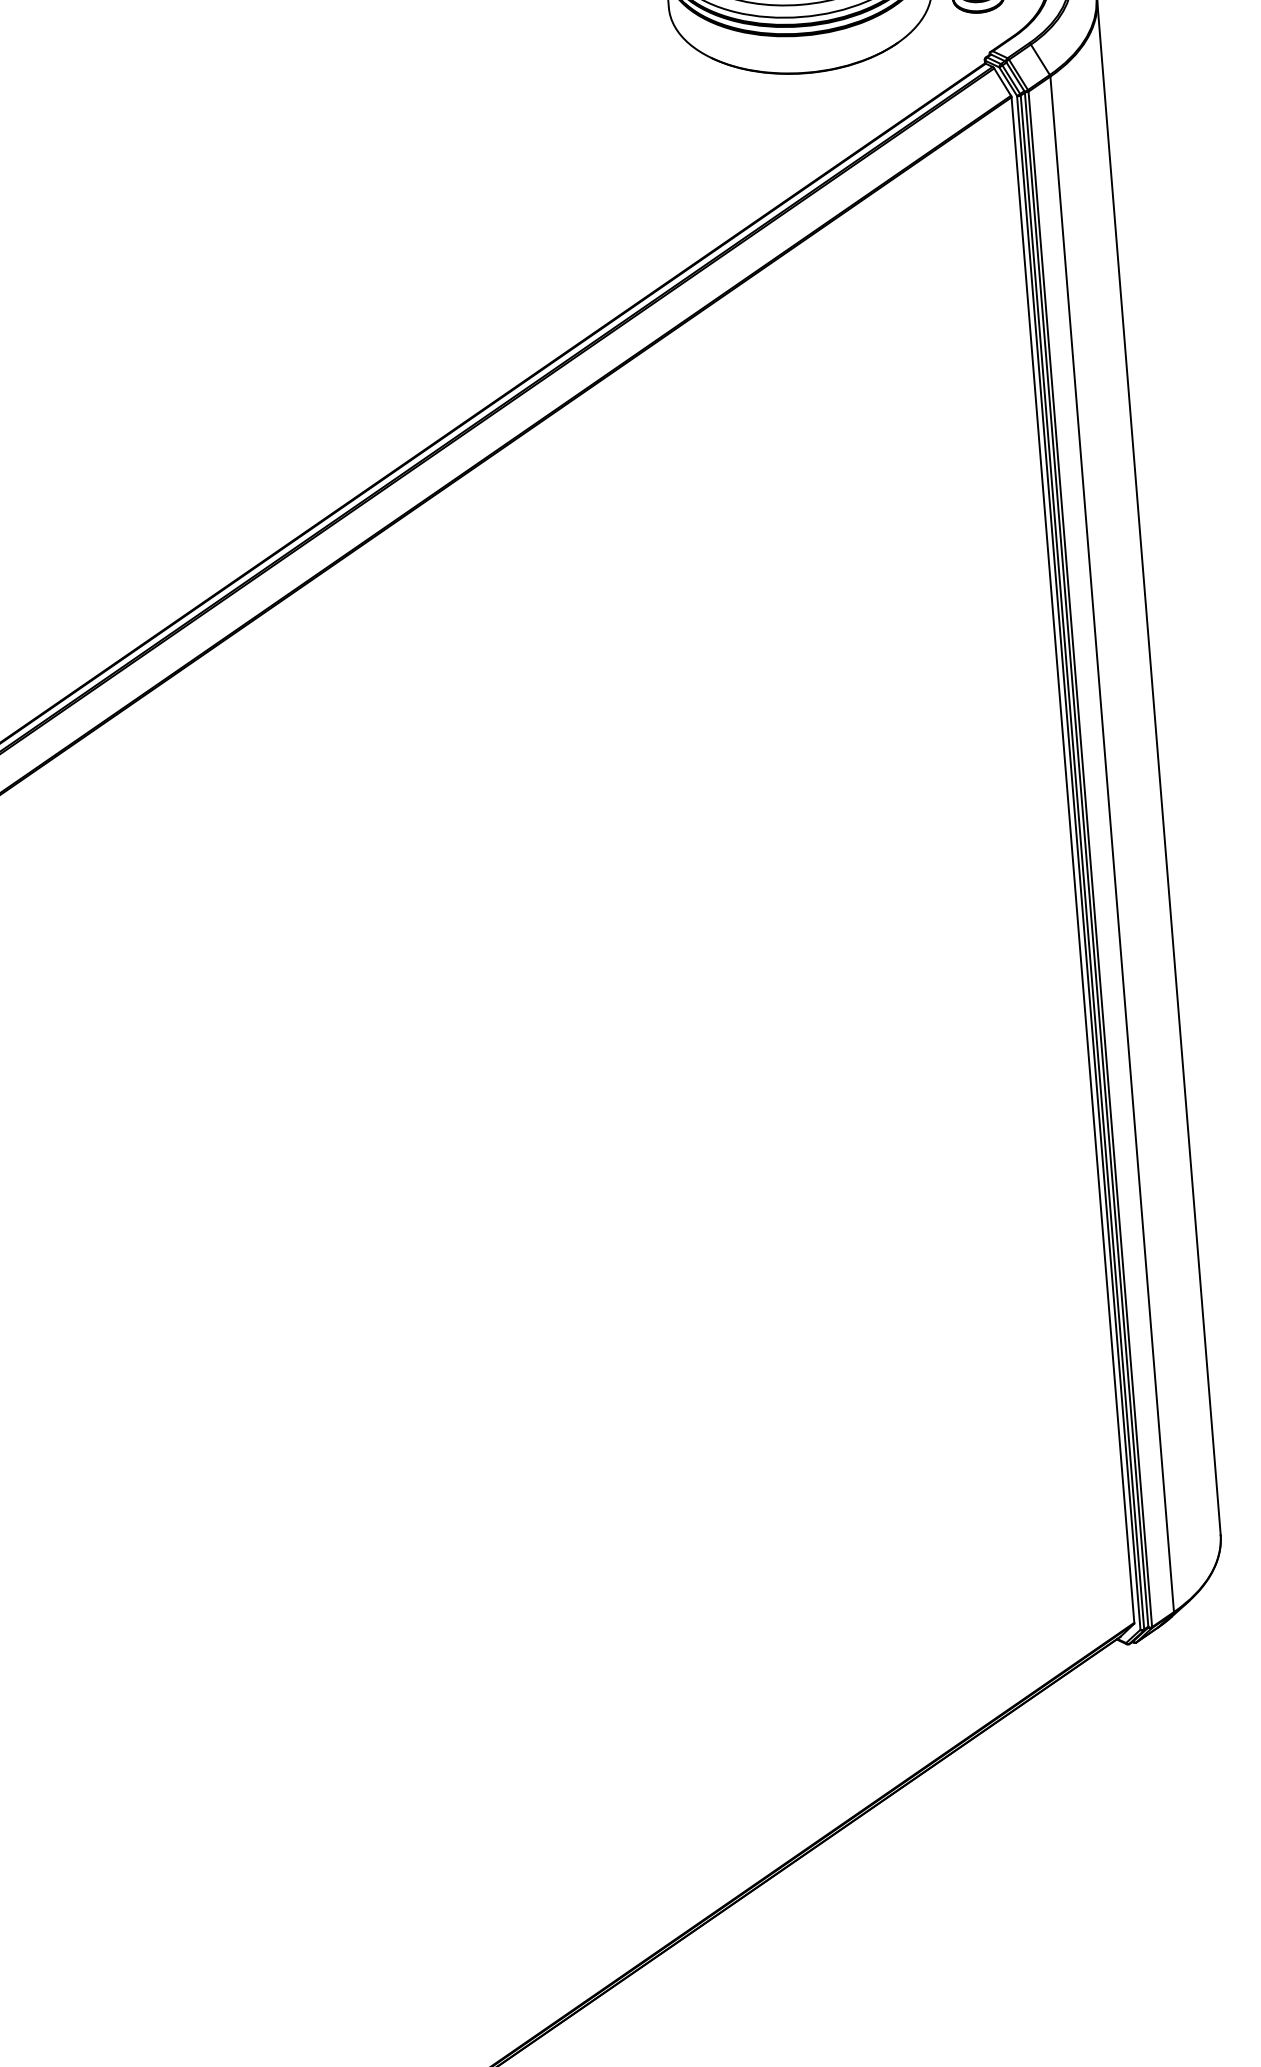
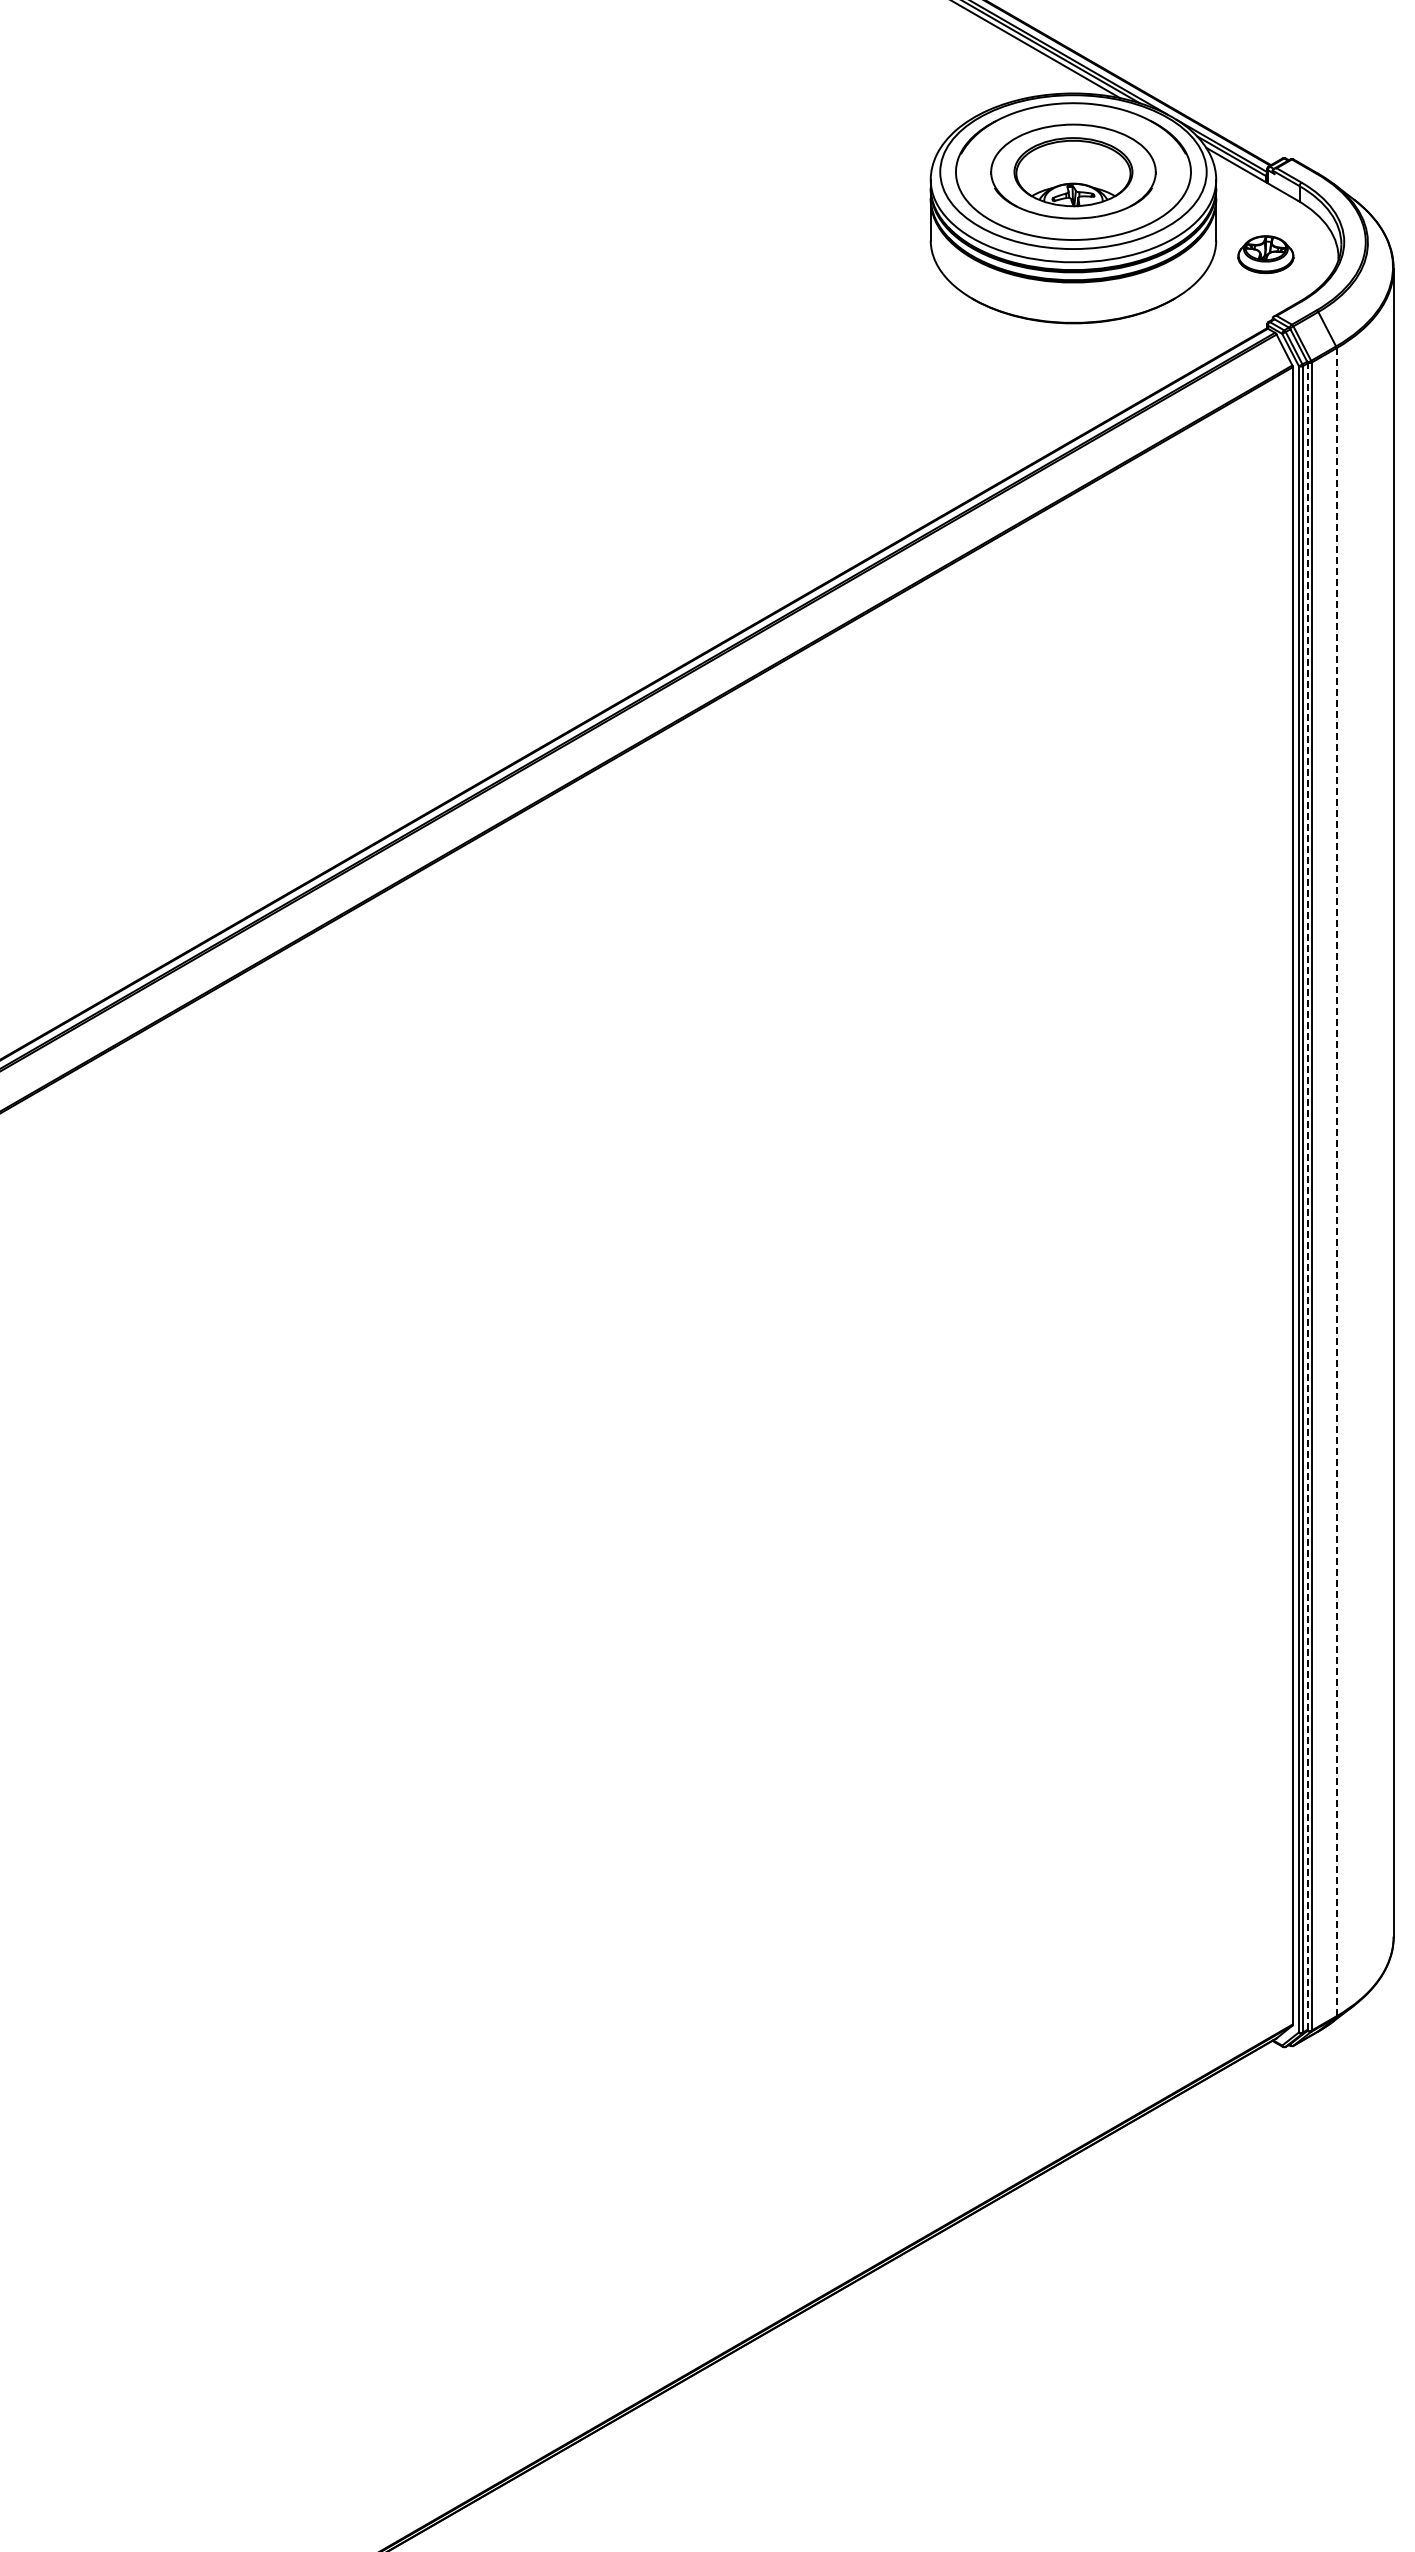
line: (1112, 844) -> (1336, 1182), solid -> dashed
line: (1086, 859) -> (1307, 1196), solid -> dashed

